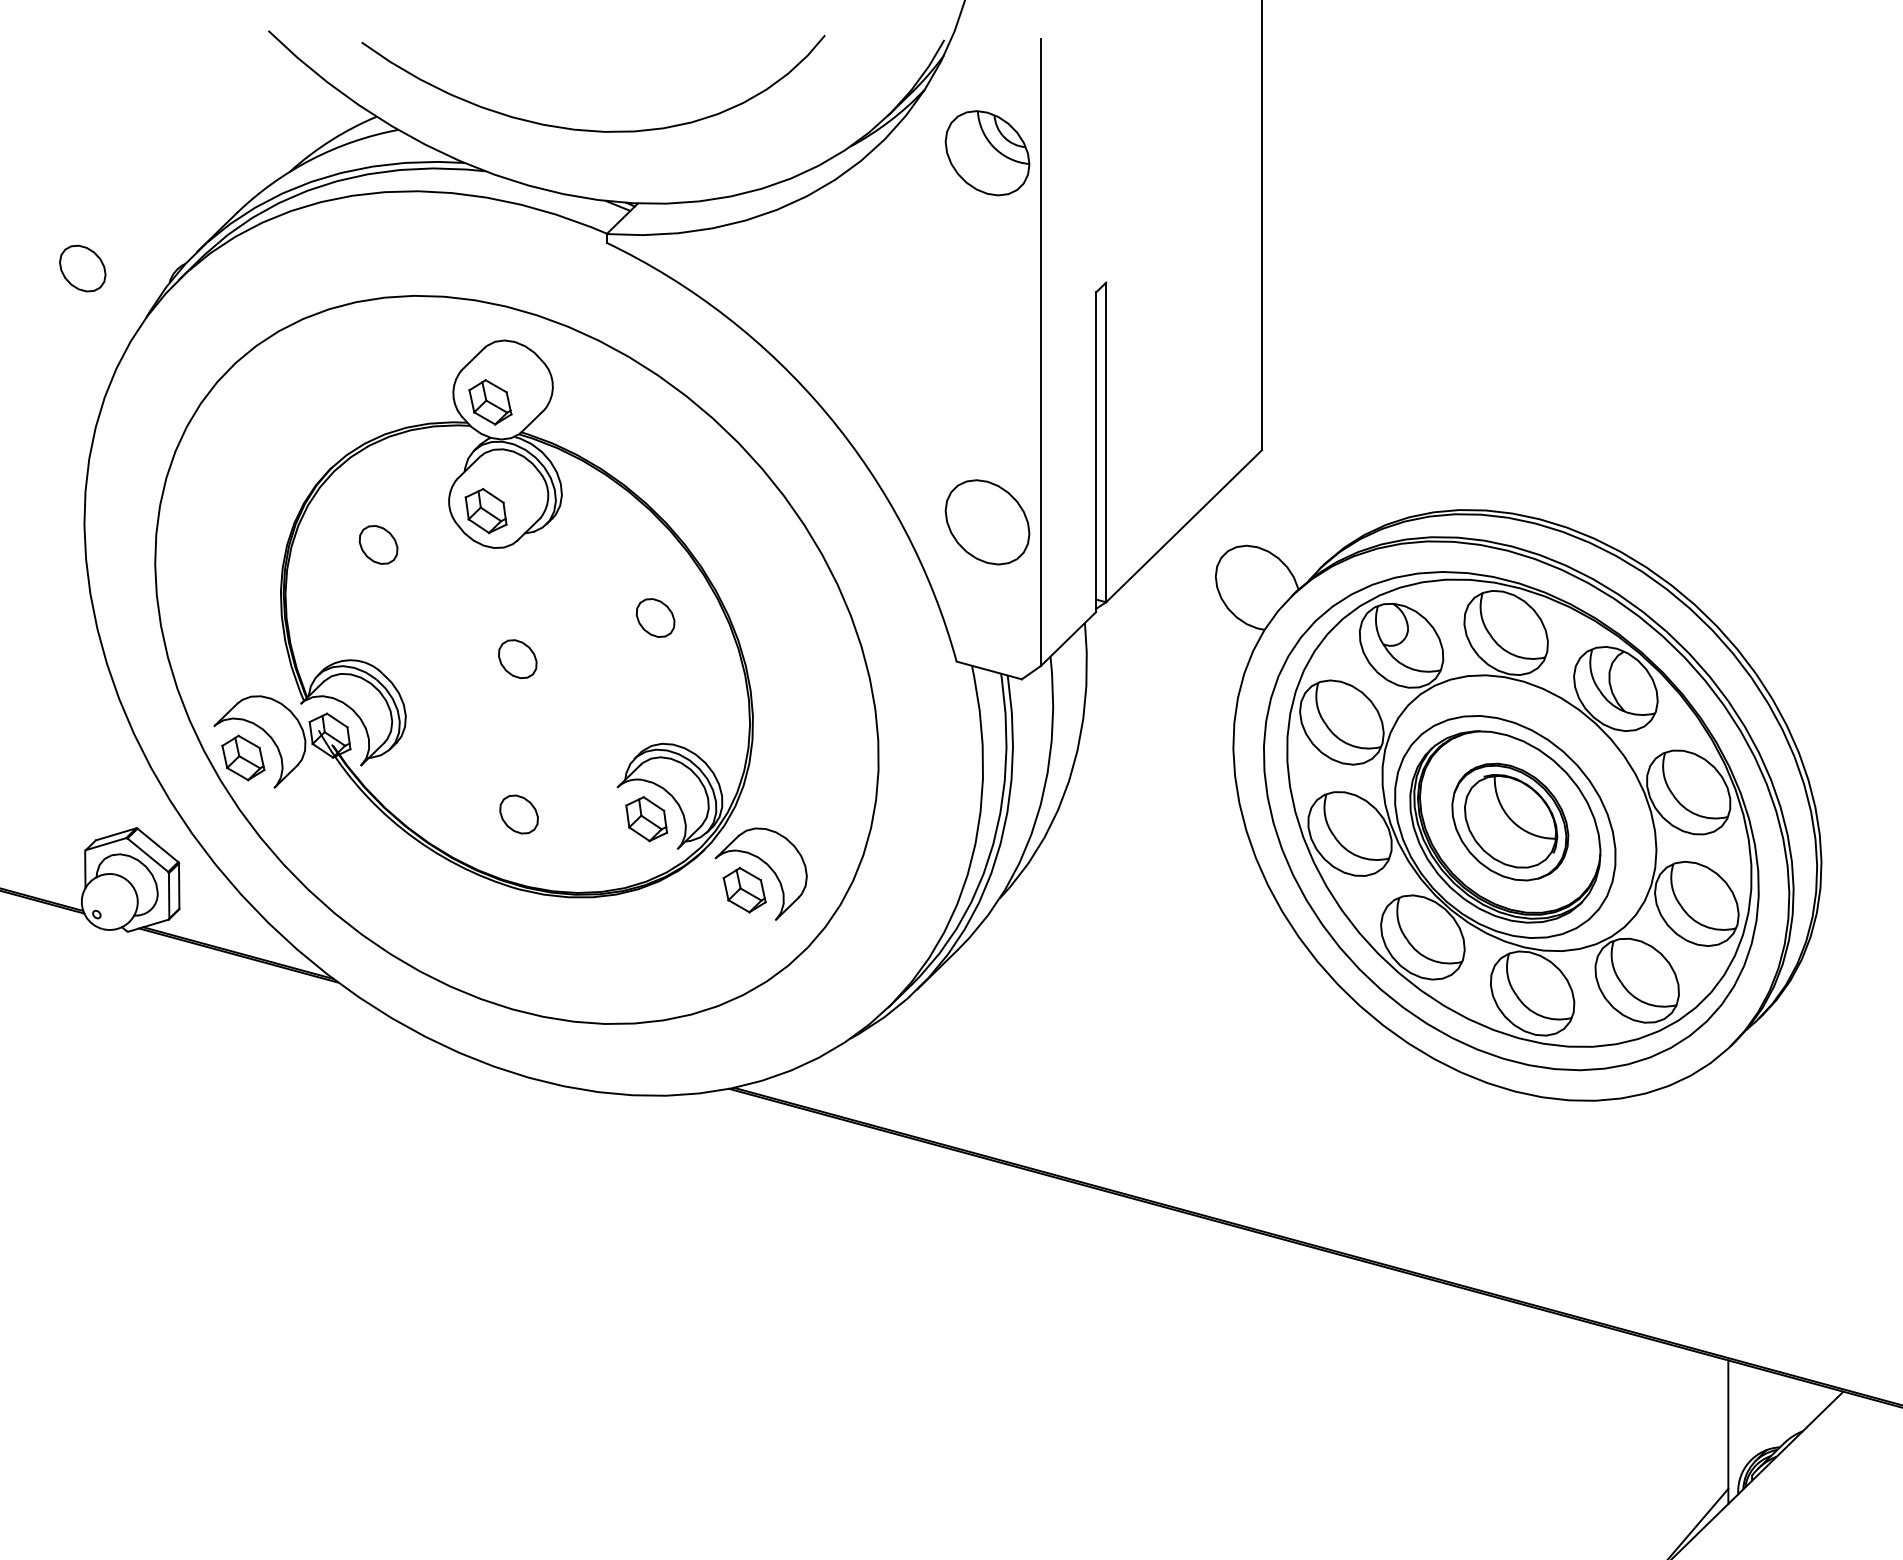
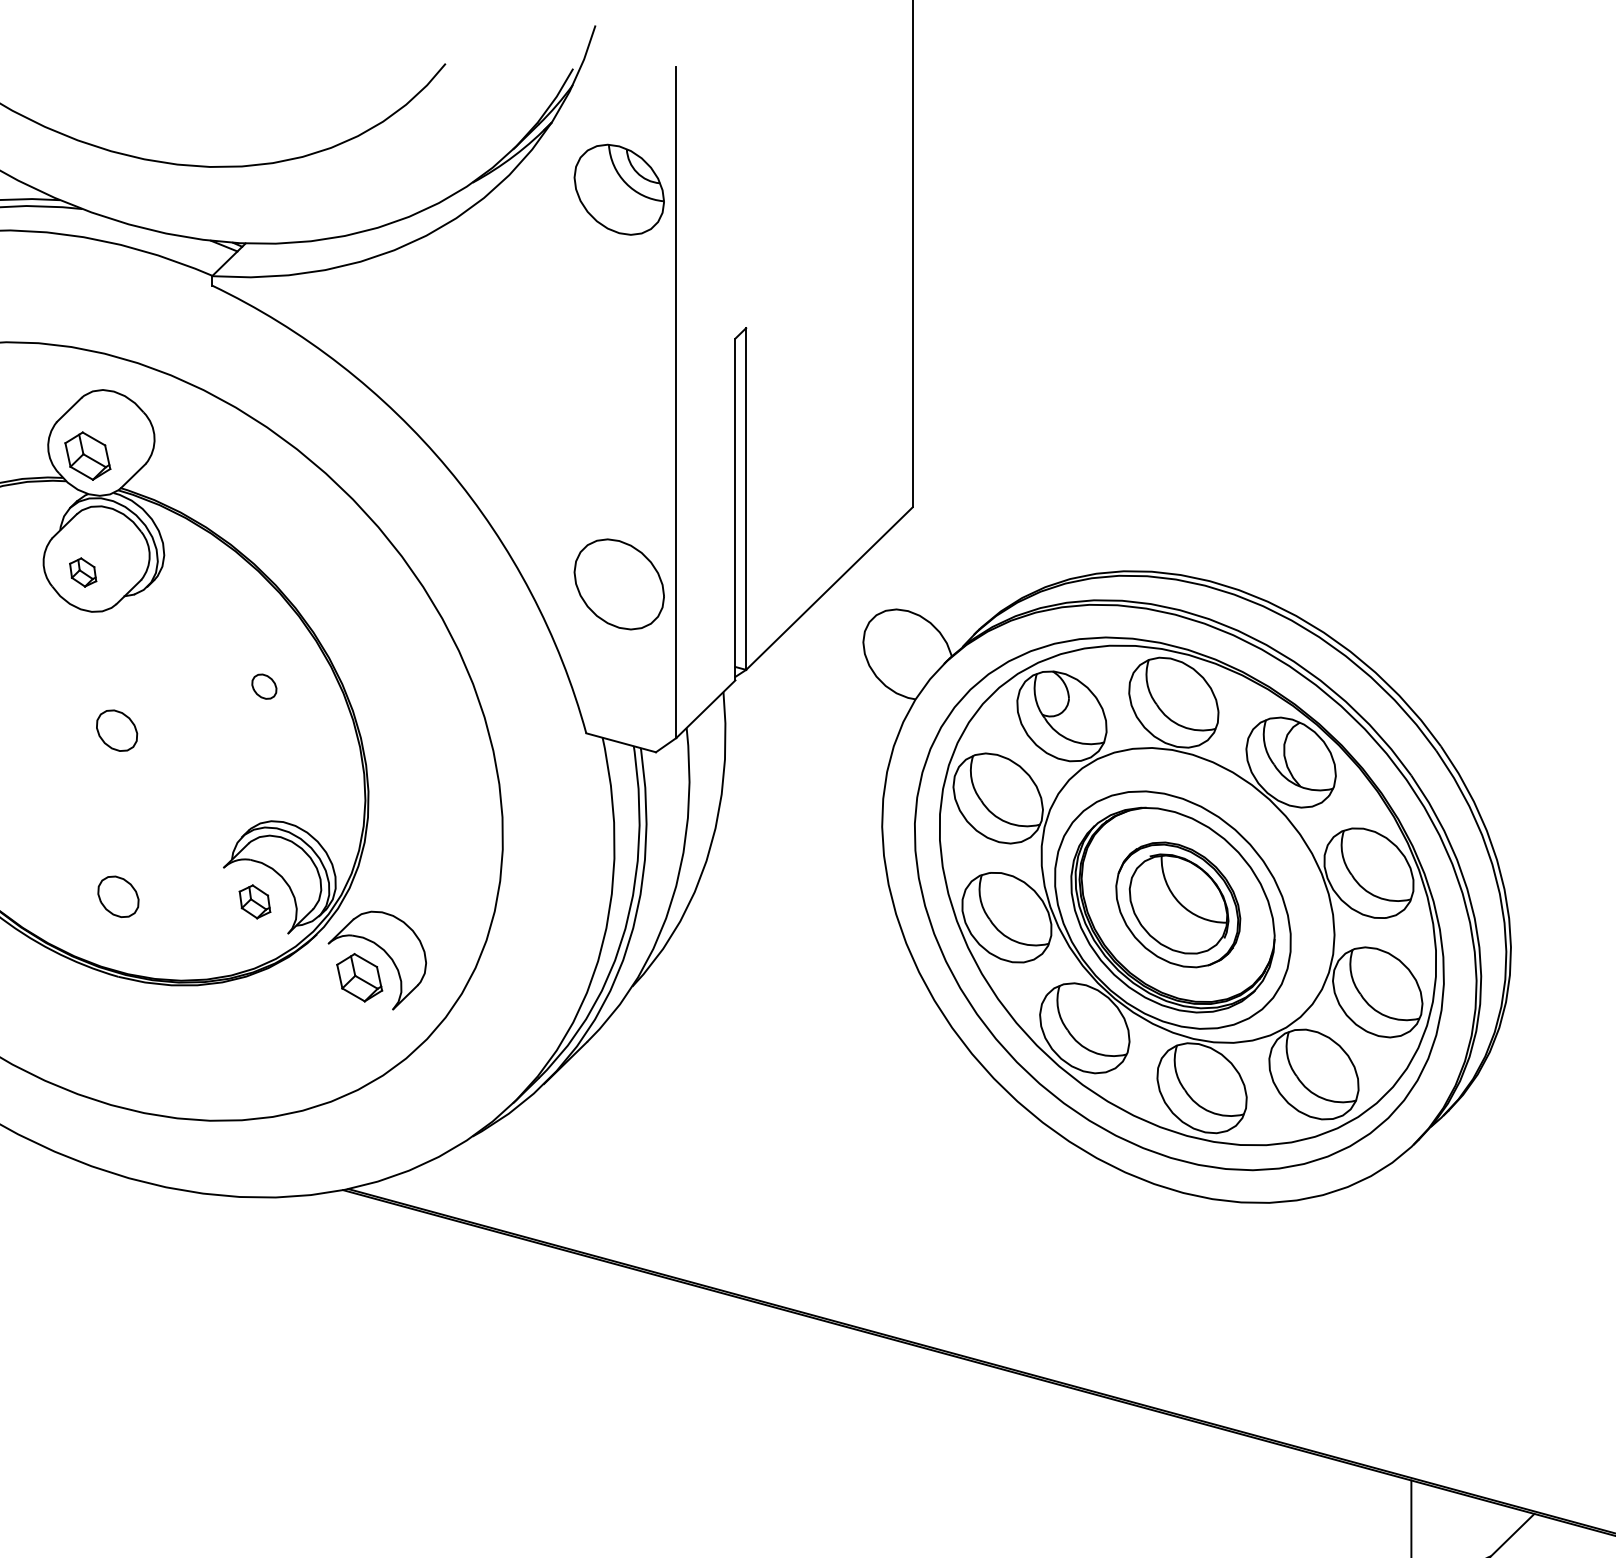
part: (485, 511) -> (82, 572), size x0.6
part: (655, 617) -> (264, 686), size x0.6
part: (646, 819) -> (254, 902), size x0.7

